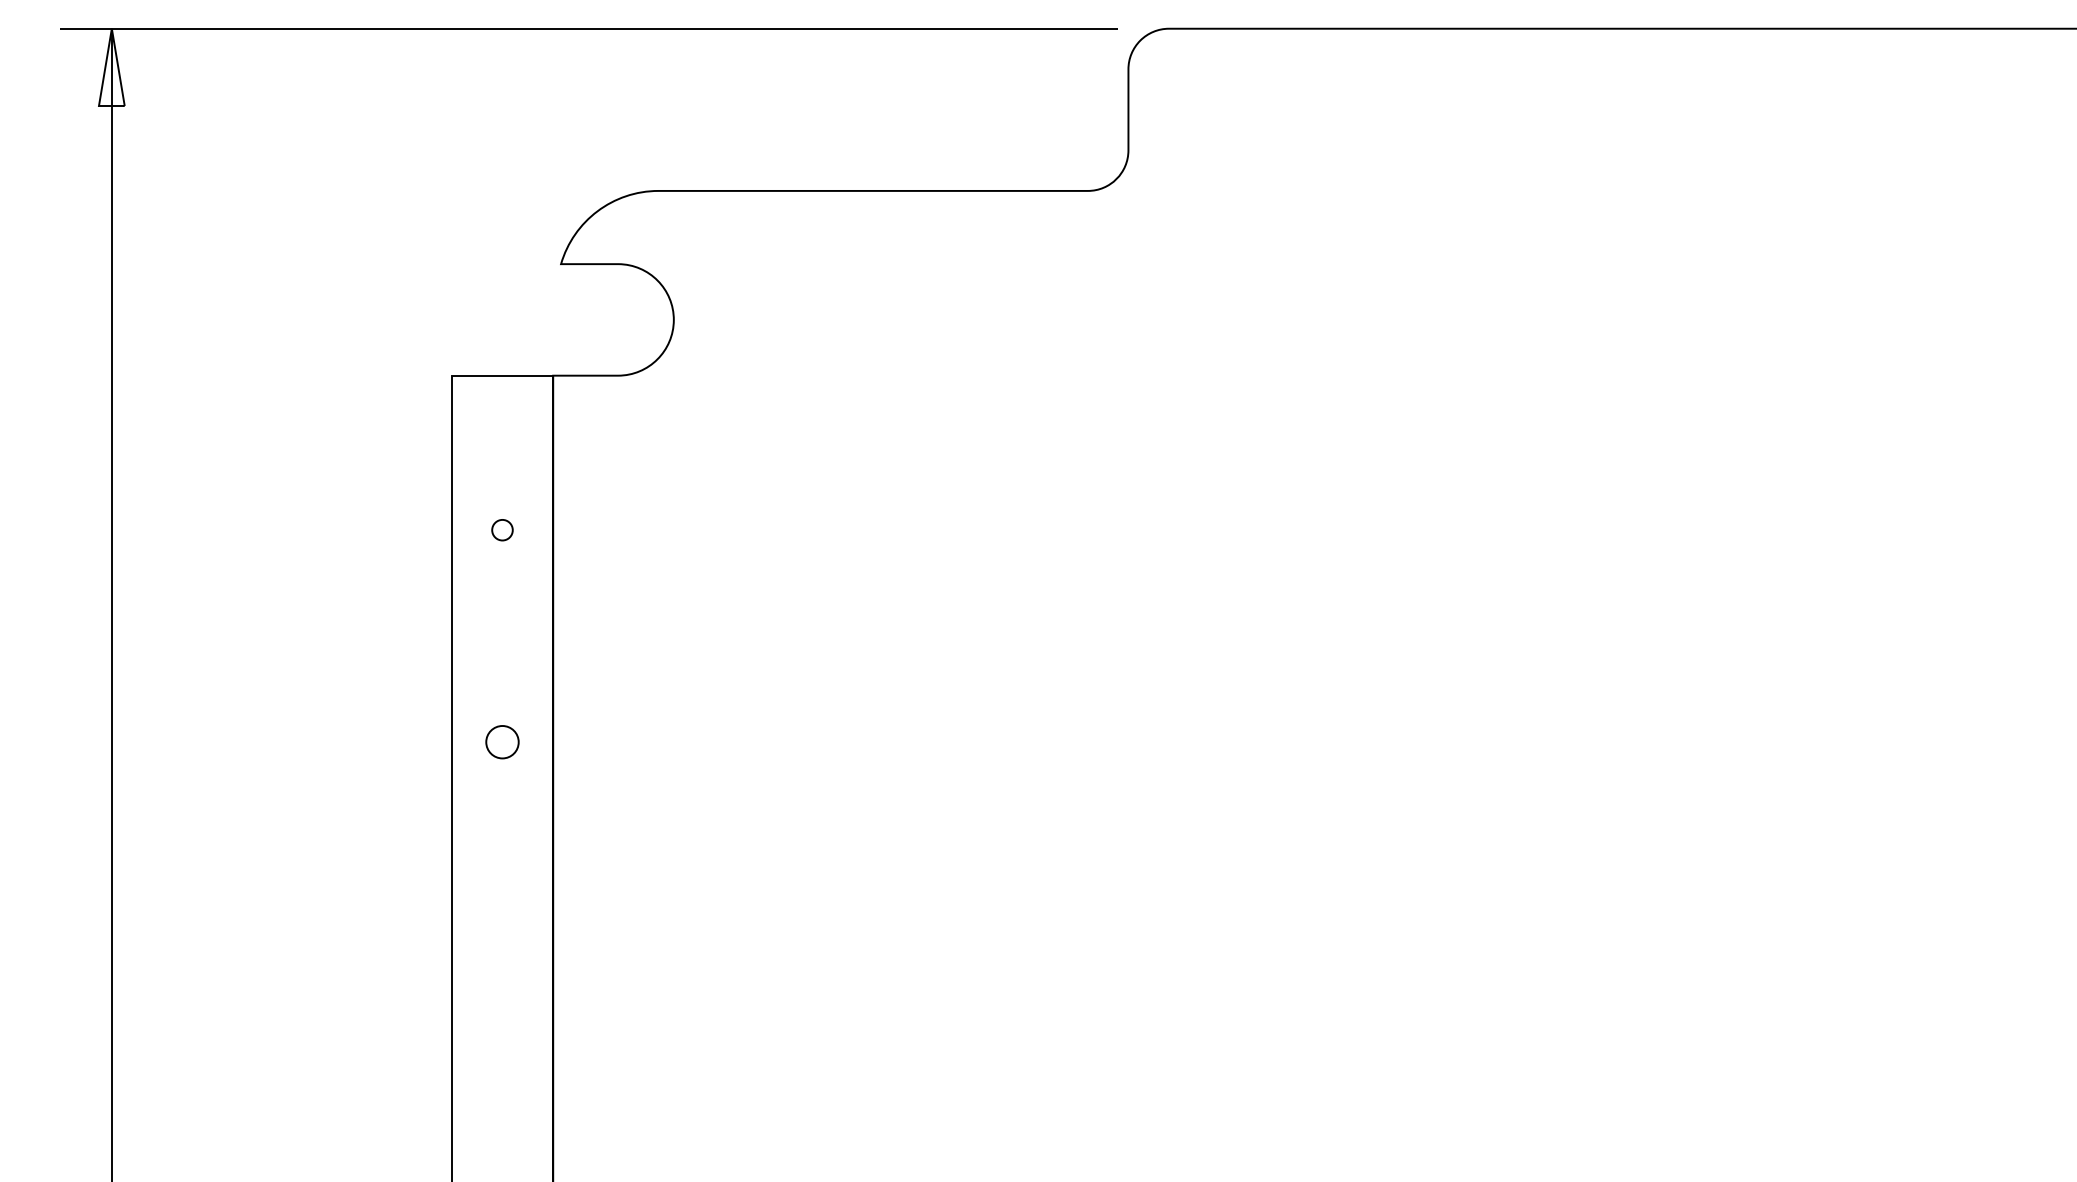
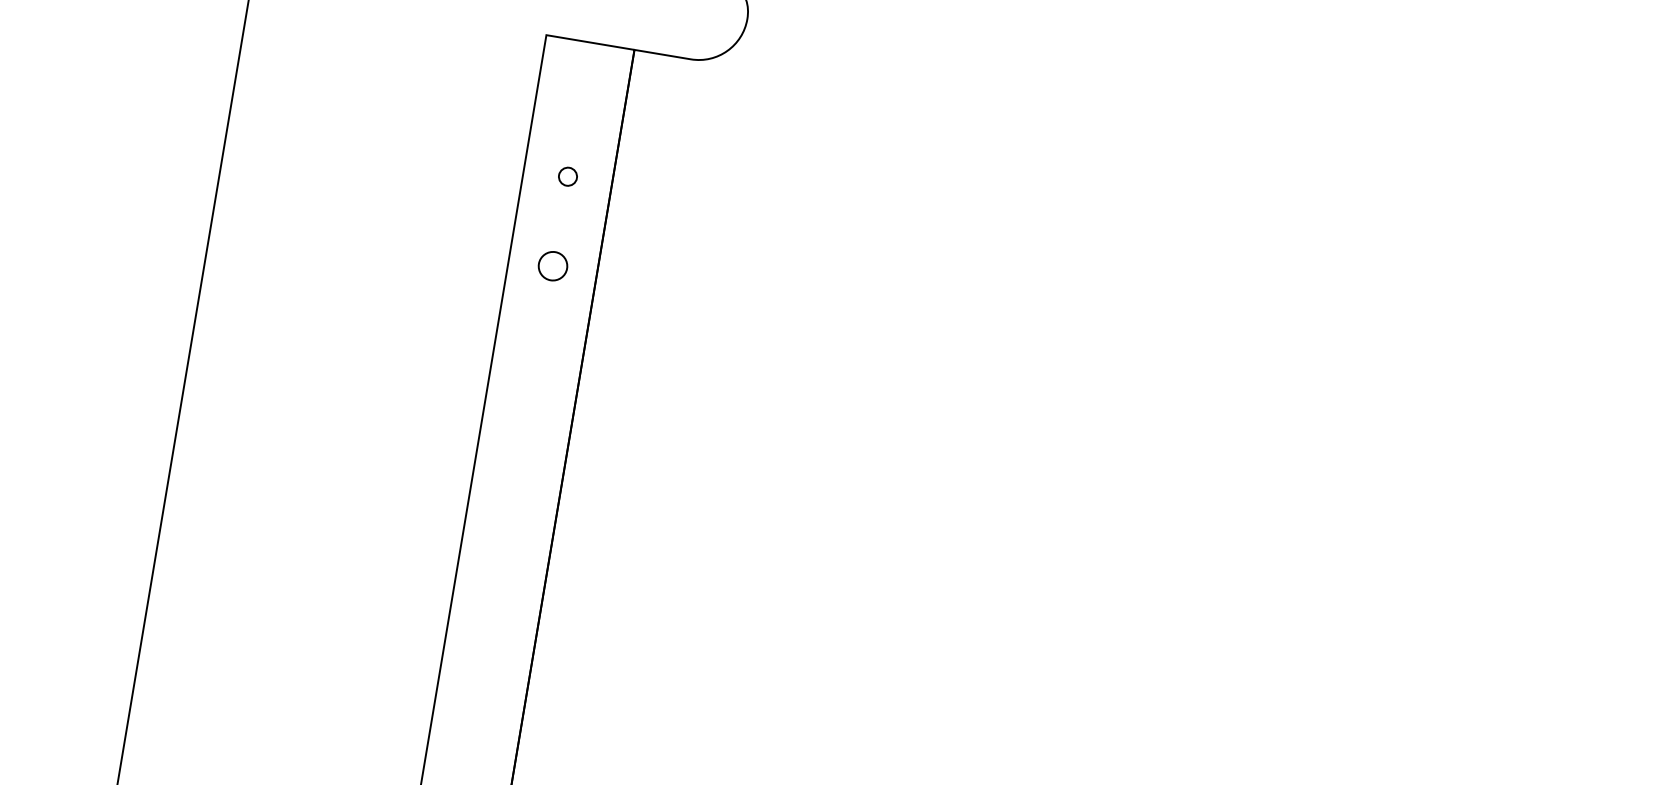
part: (502, 742) -> (552, 266), moved

